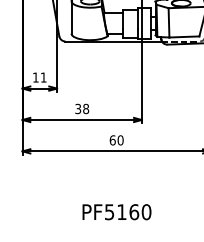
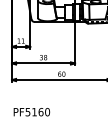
text: (116, 212) -> (31, 112), moved

